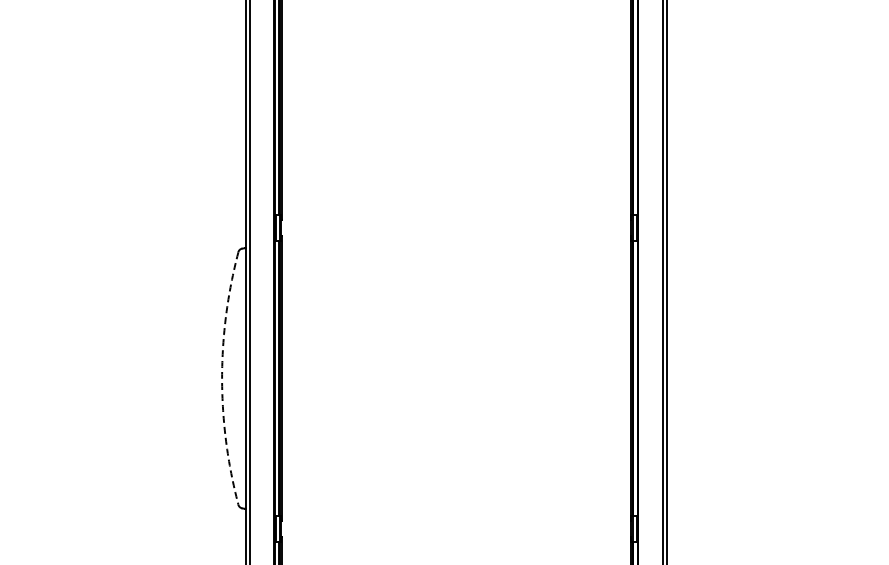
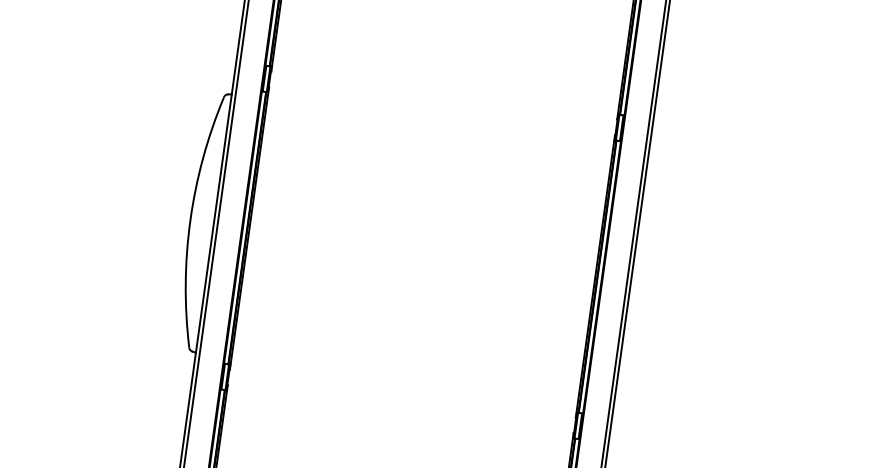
arc: (222, 378) -> (190, 220), dashed -> solid

